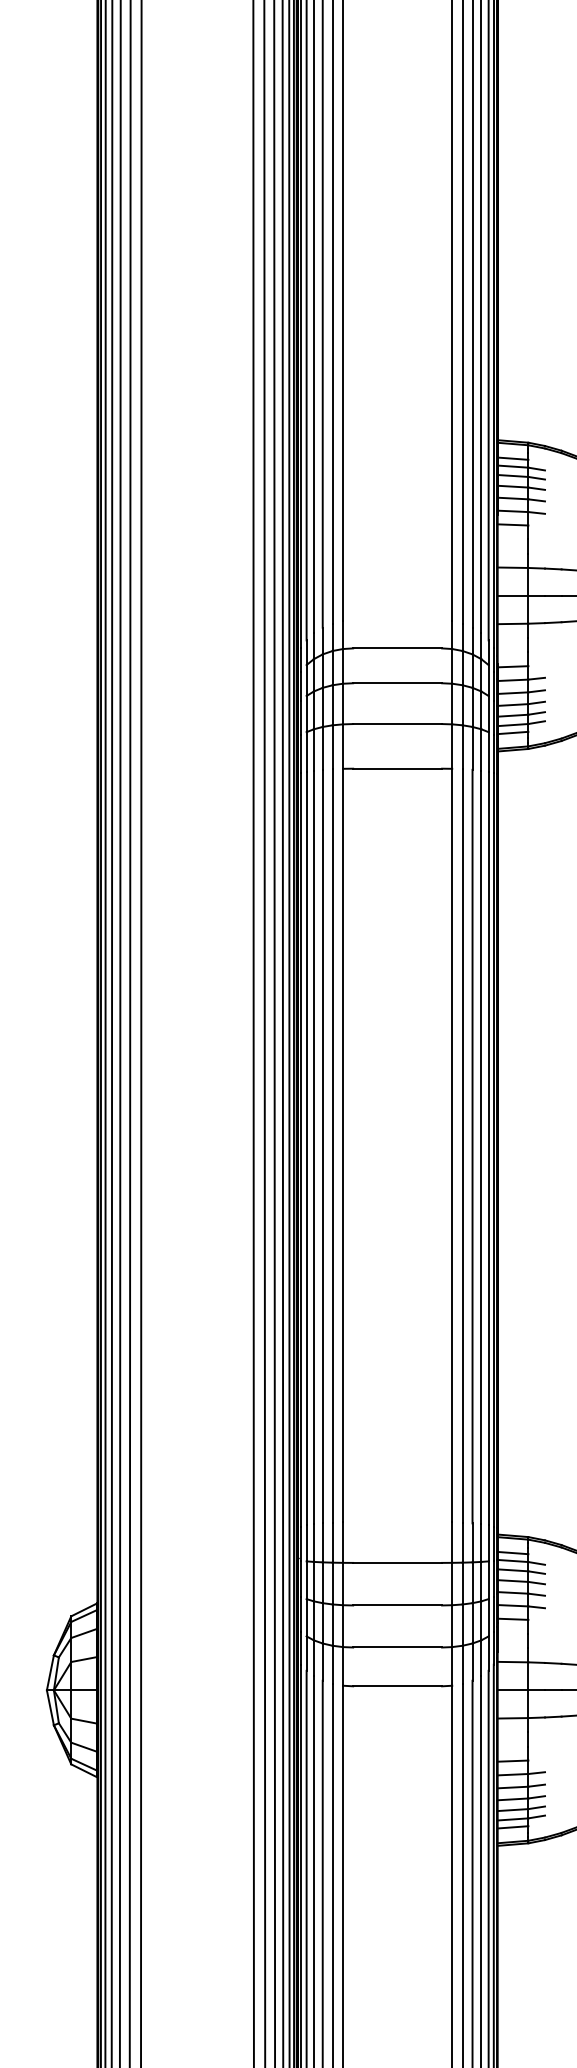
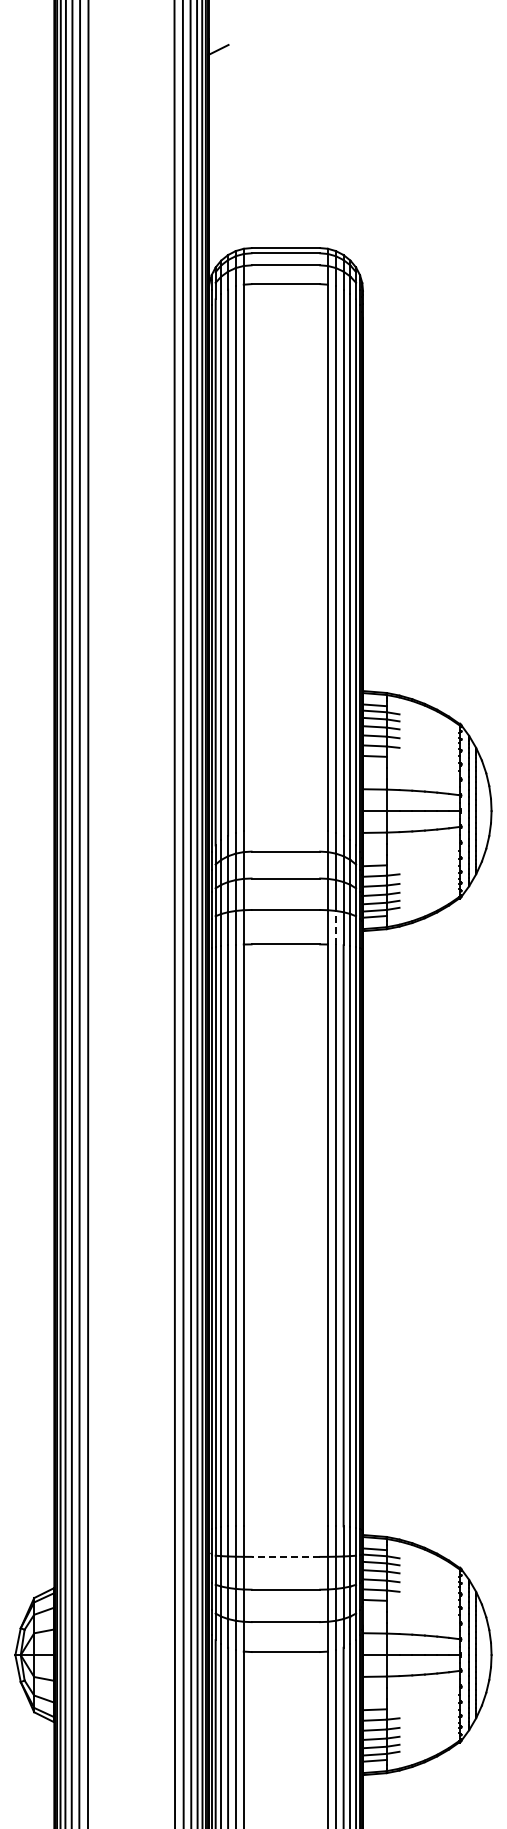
line: (461, 746) -> (335, 927), solid -> dashed
line: (397, 1562) -> (285, 1556), solid -> dashed

